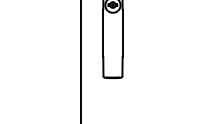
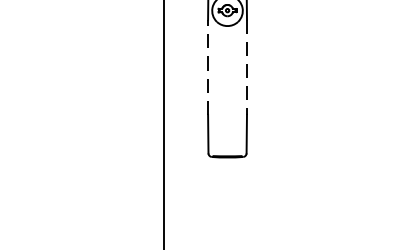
line: (103, 33) -> (208, 67), solid -> dashed
line: (122, 33) -> (246, 67), solid -> dashed

